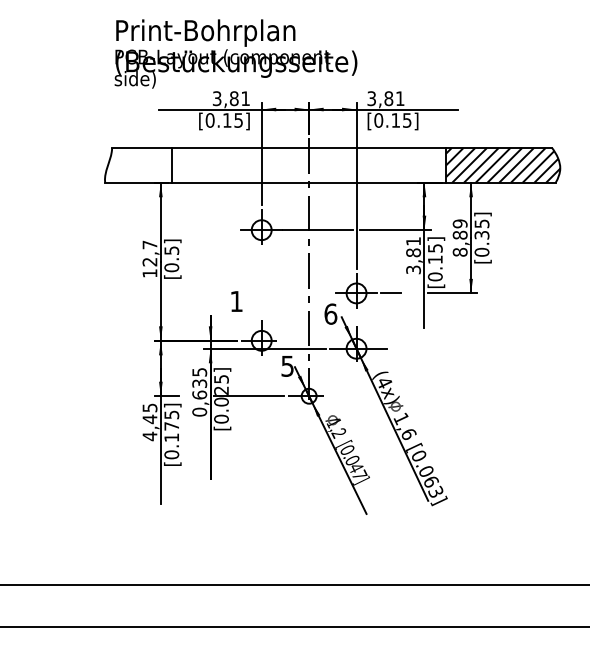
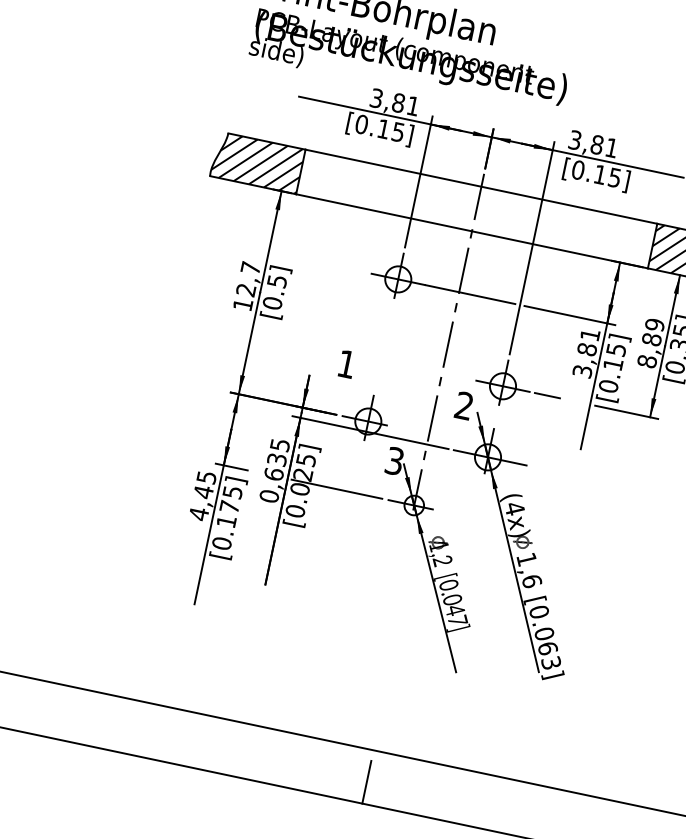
hatch: (138, 165) -> (257, 162), added
text: (330, 313) -> (464, 405), 6 -> 2
text: (287, 365) -> (394, 460), 5 -> 3
line: (317, 609) -> (367, 781), added

